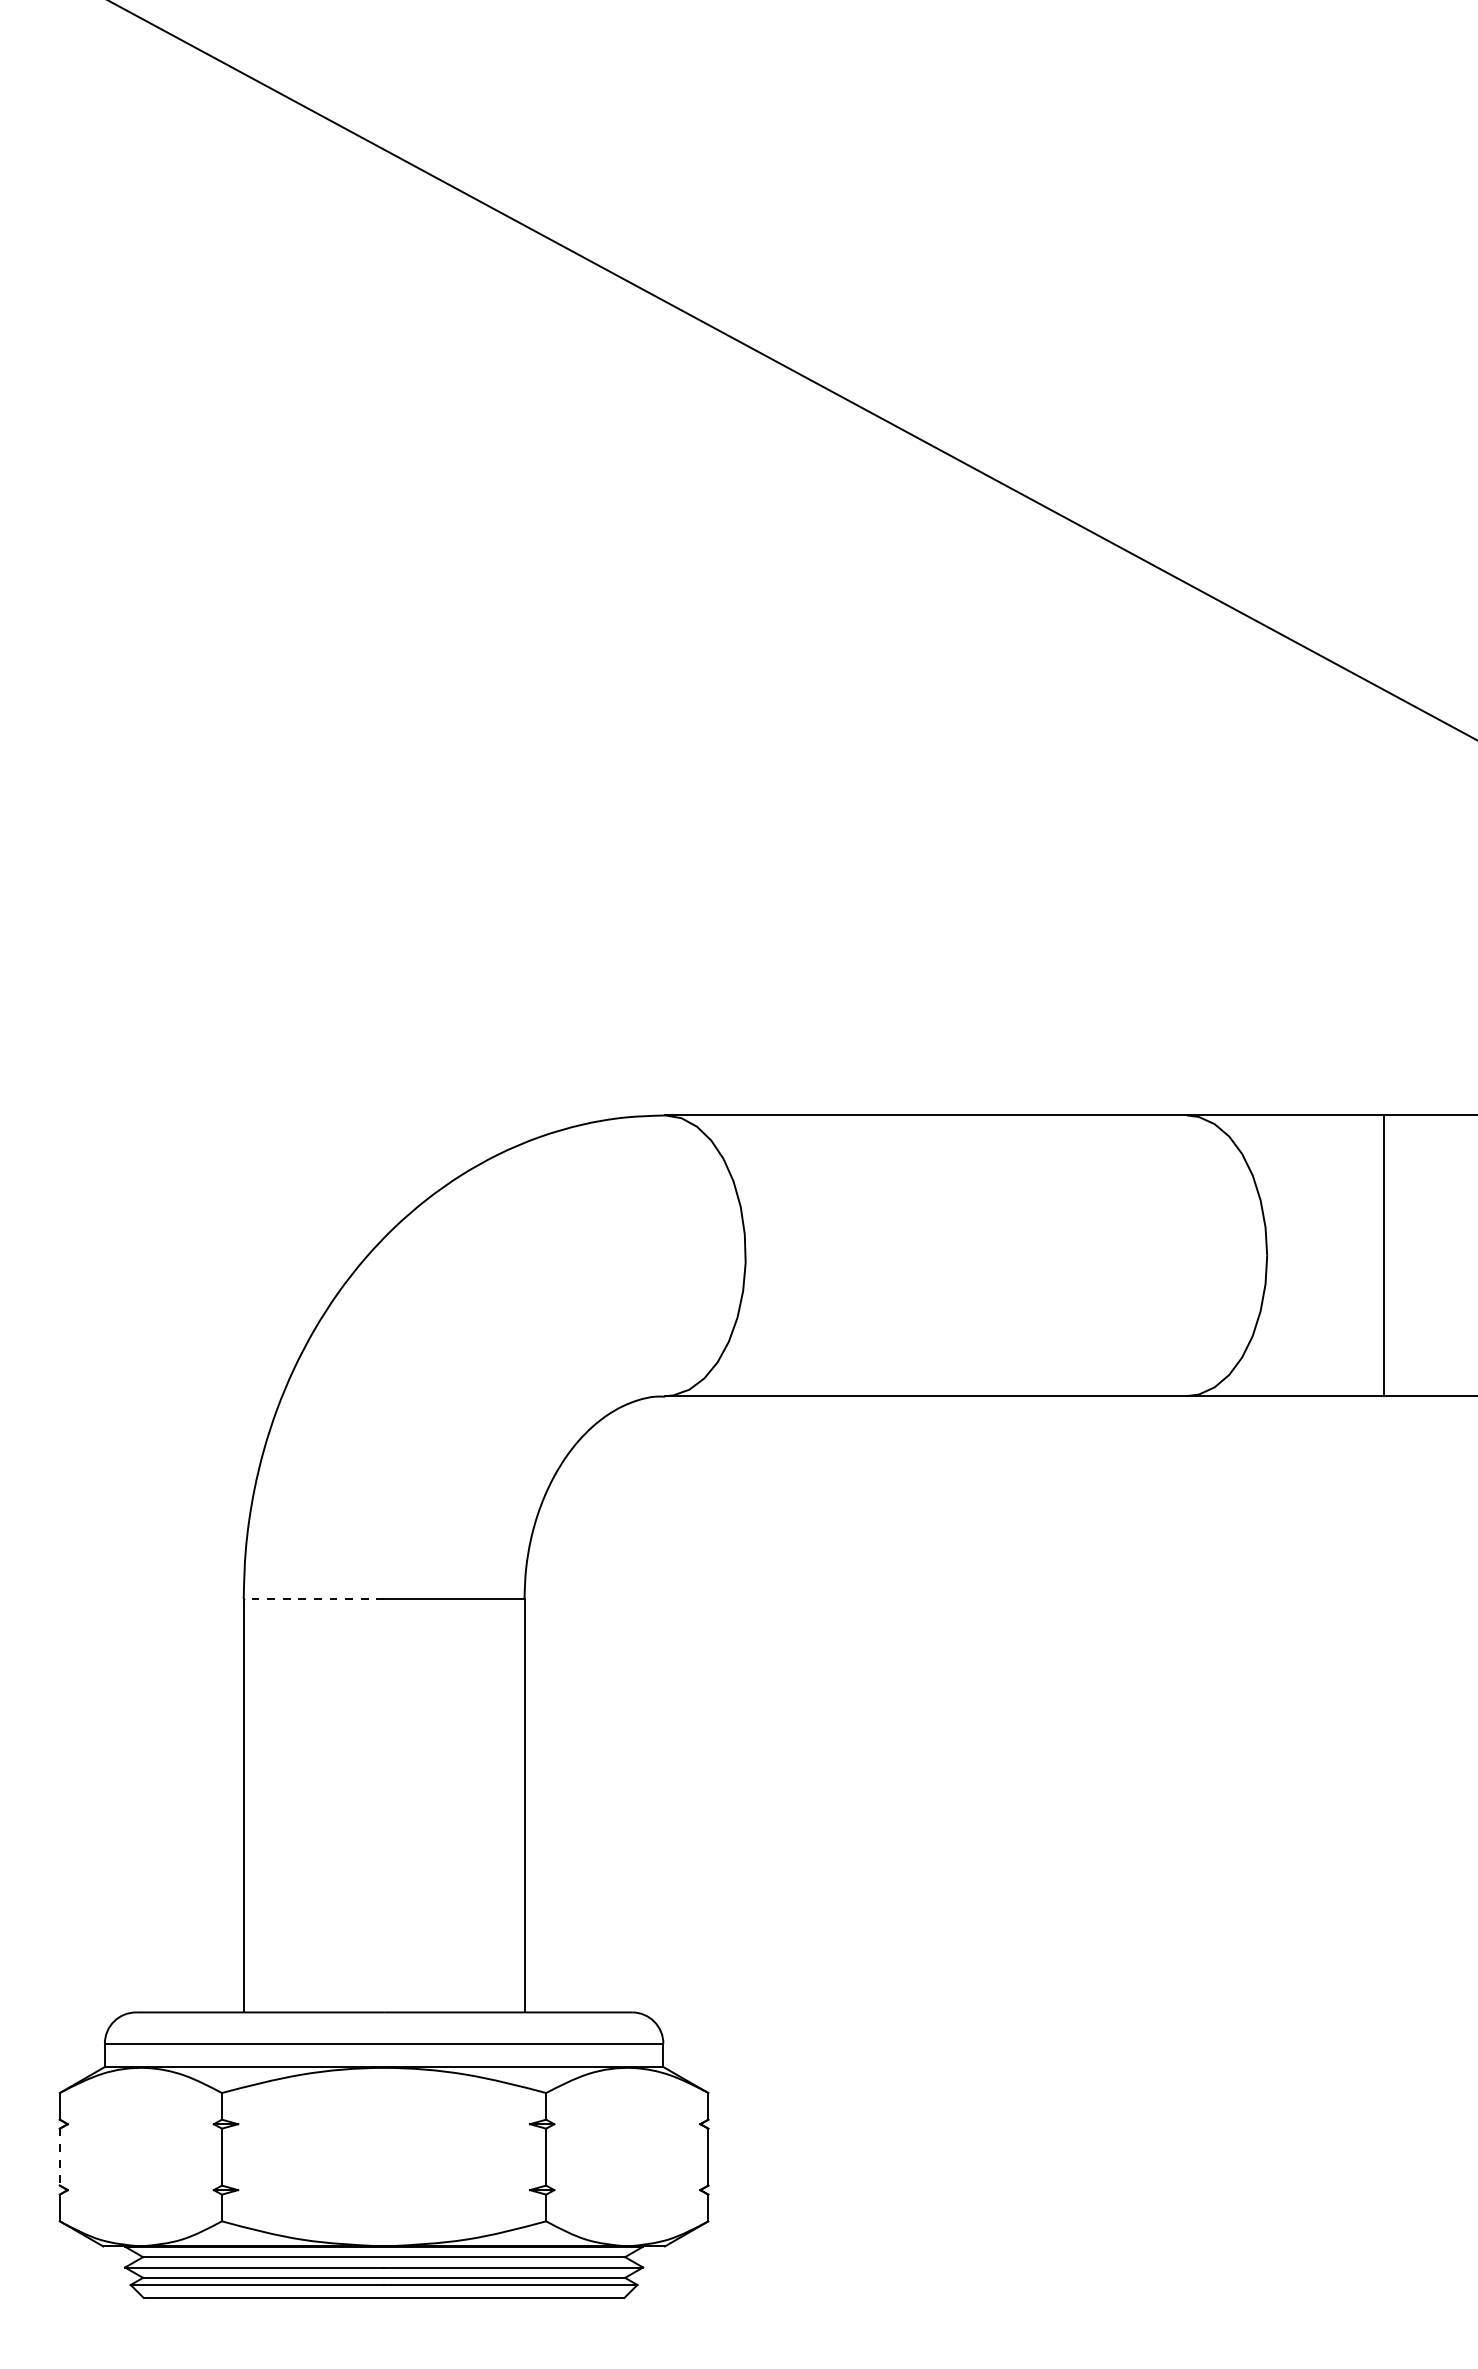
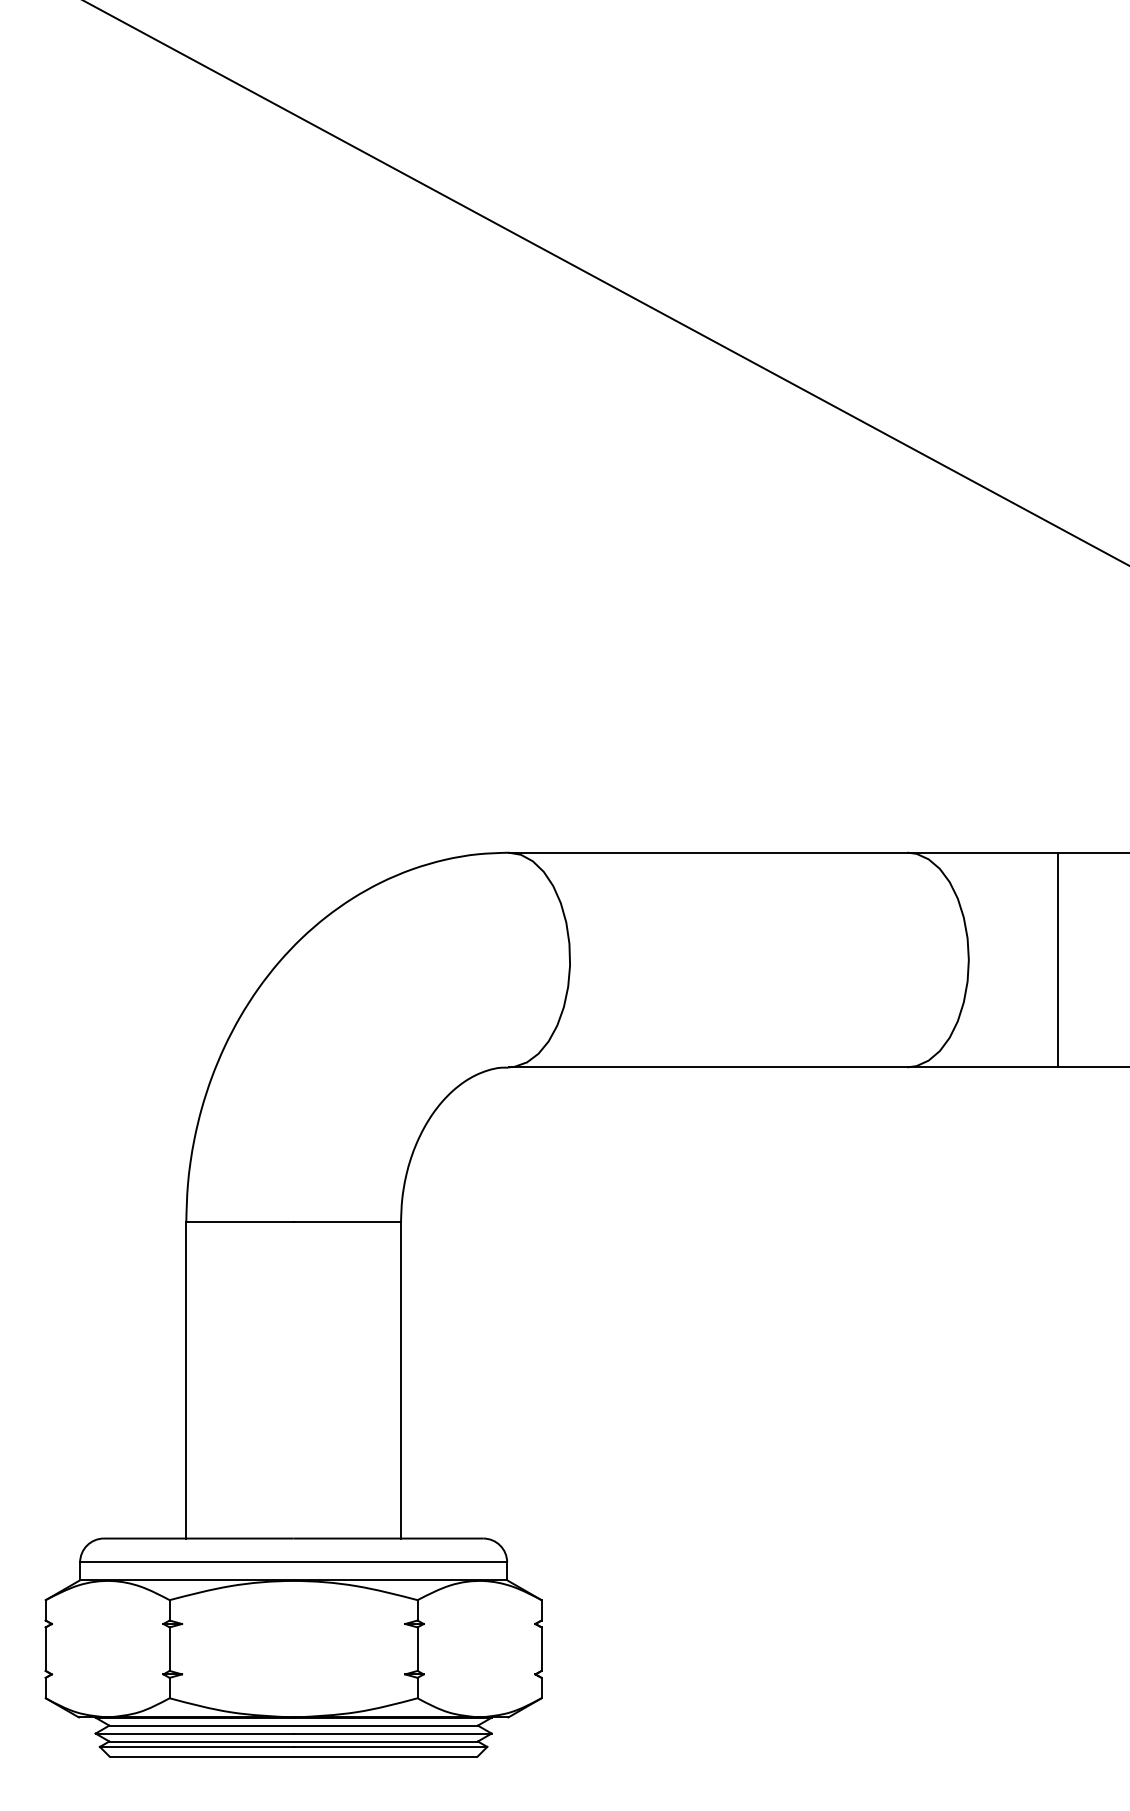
line: (313, 1599) -> (239, 1222), dashed -> solid
line: (59, 2157) -> (45, 1649), dashed -> solid

